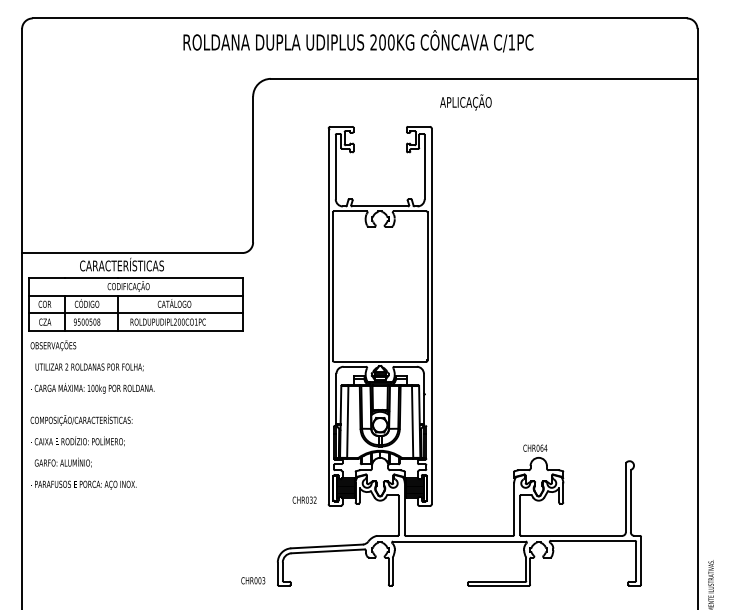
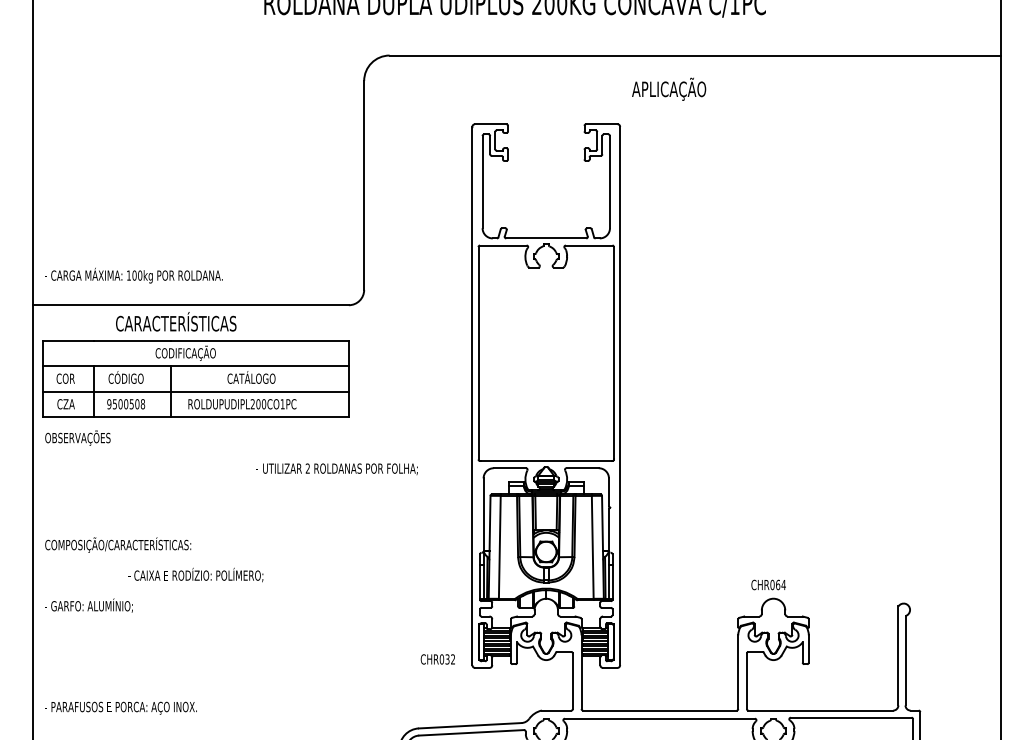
text: (89, 367) -> (340, 469), moved
text: (92, 388) -> (133, 275), moved
text: (77, 441) -> (195, 575), moved
text: (83, 484) -> (121, 707), moved

